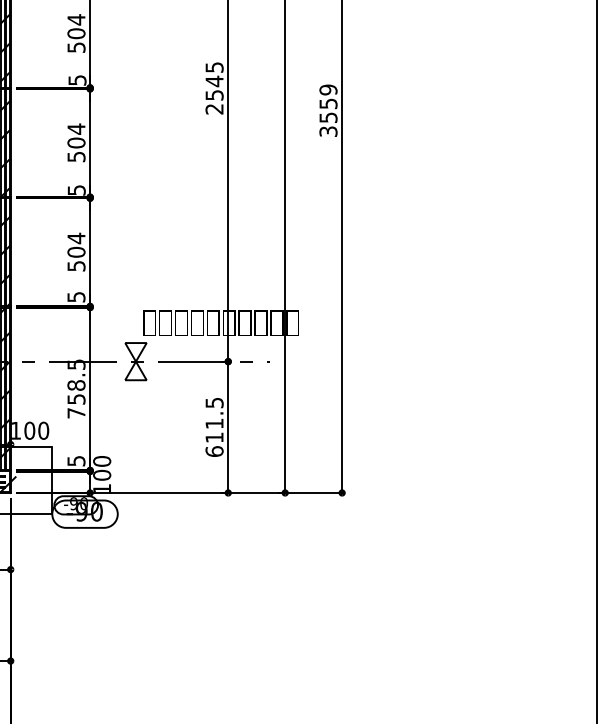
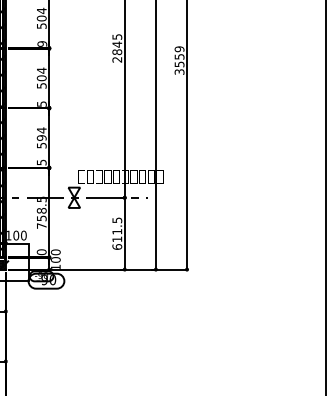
text: (75, 79) -> (41, 43), 5 -> 9
text: (214, 95) -> (117, 52), 2545 -> 2845
text: (75, 251) -> (41, 137), 504 -> 594
text: (75, 461) -> (41, 252), 5 -> 0

